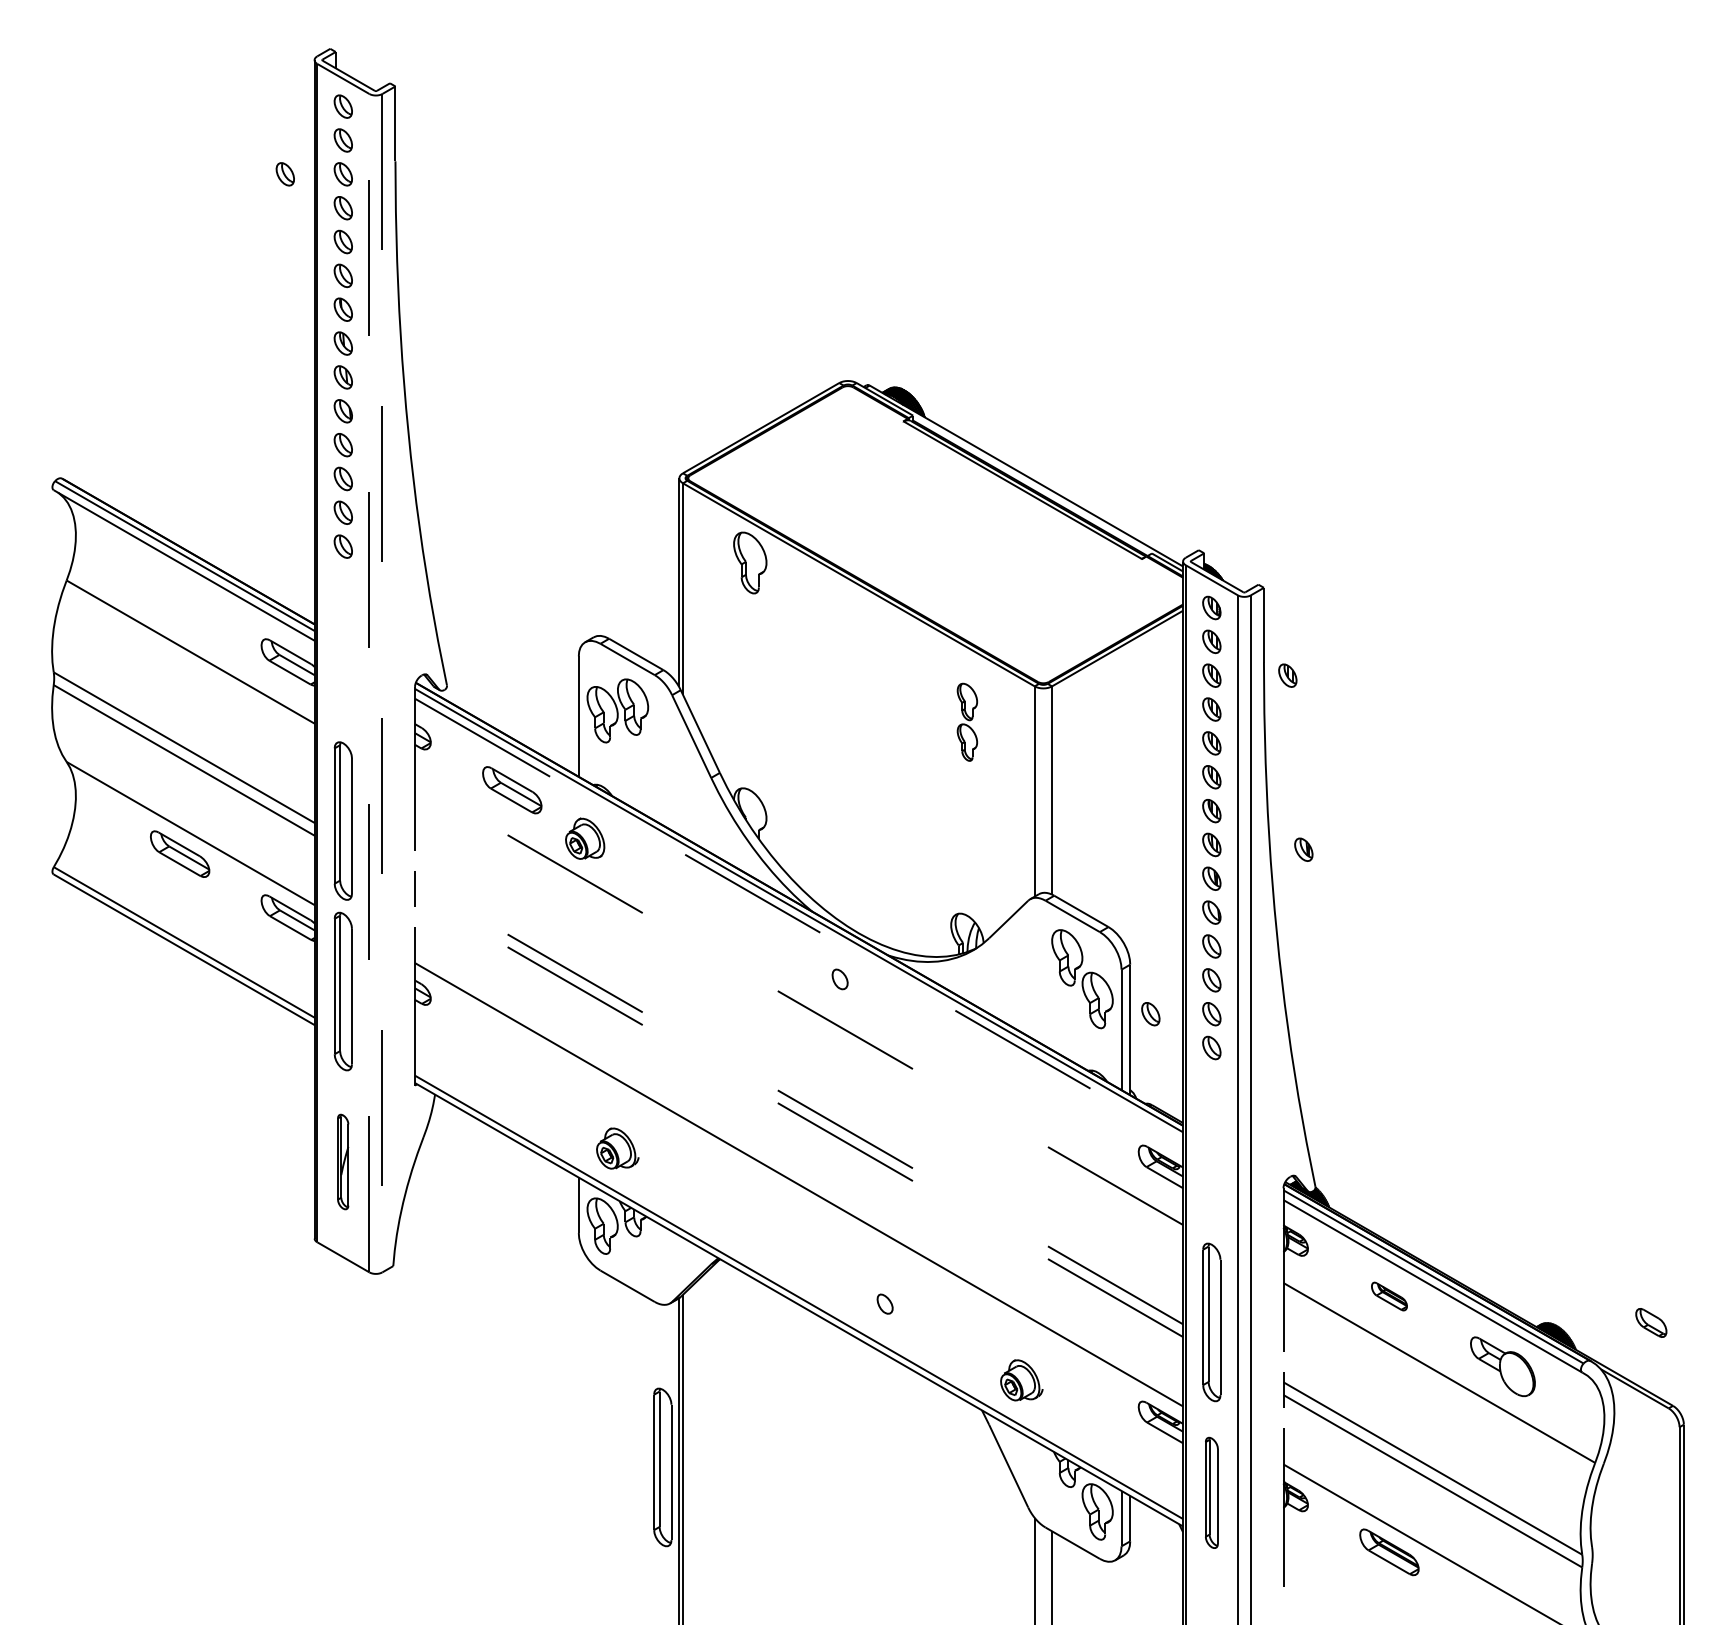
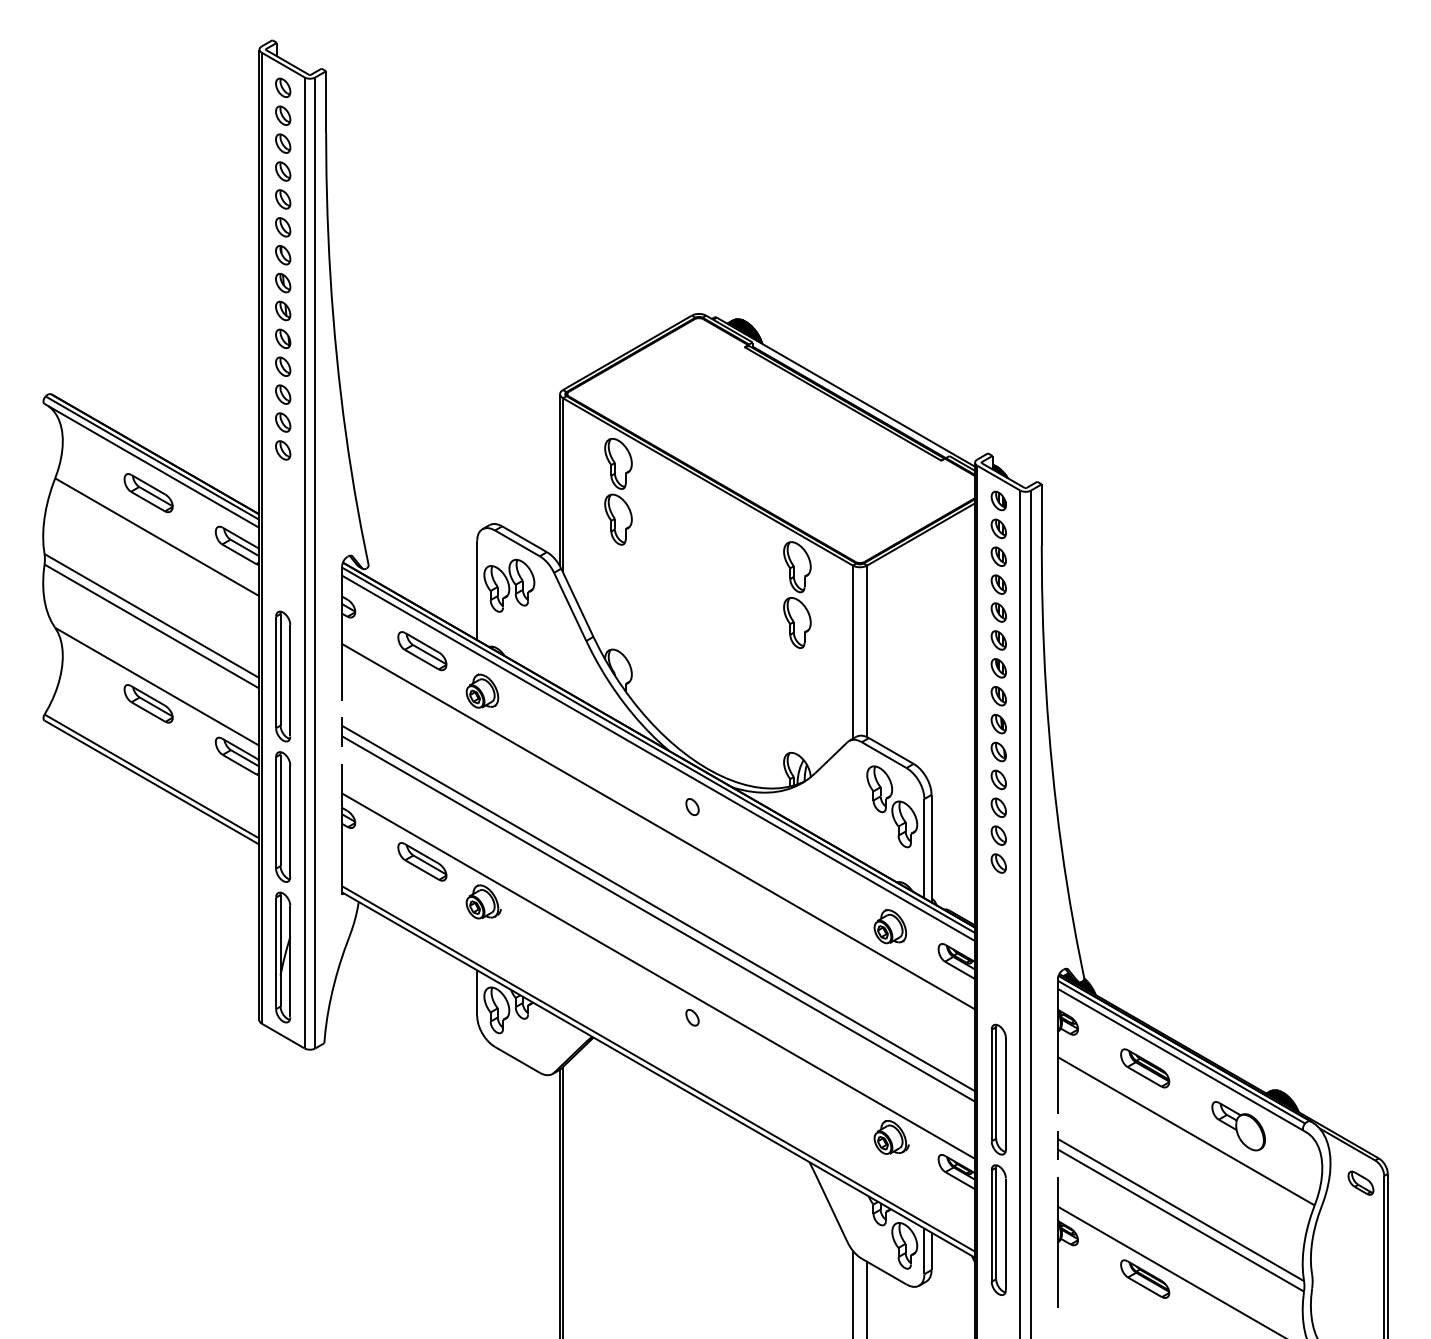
part: (284, 174) -> (234, 143), removed
part: (179, 598) -> (148, 493), added
part: (750, 630) -> (618, 519), added
part: (1287, 675) -> (1061, 556), removed
line: (369, 682) -> (304, 562), dashed -> solid
line: (382, 683) -> (315, 563), dashed -> solid
part: (967, 722) -> (797, 595), size x1.67
part: (1303, 849) -> (1074, 699), removed
line: (799, 920) -> (659, 758), dashed -> solid
line: (798, 1003) -> (658, 826), dashed -> solid
part: (1150, 1014) -> (948, 835), removed
part: (512, 1045) -> (422, 861), added
line: (798, 1102) -> (658, 908), dashed -> solid
line: (798, 1115) -> (658, 919), dashed -> solid
part: (1080, 1124) -> (890, 926), added
part: (617, 1148) -> (483, 901), moved
part: (342, 1161) -> (282, 957), size x1.67
part: (1389, 1296) -> (1145, 1068), size x1.67
part: (884, 1303) -> (692, 1017), moved
part: (1651, 1322) -> (1361, 1182), moved
part: (1021, 1380) -> (891, 1137), moved
part: (662, 1467) -> (546, 1209), removed
part: (1211, 1492) -> (998, 1229), size x1.43

